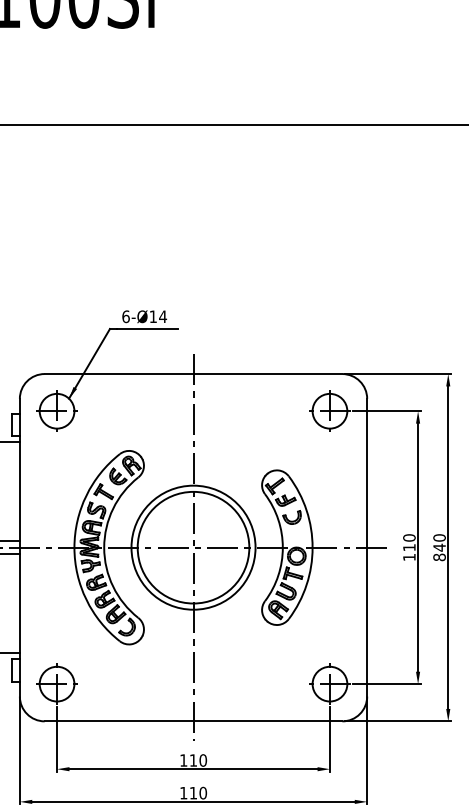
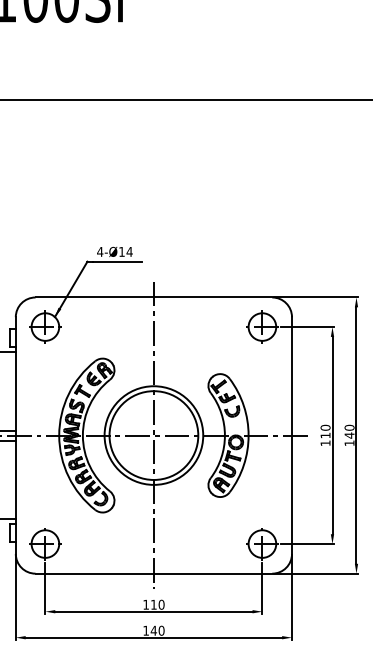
text: (125, 316) -> (99, 251), 6-Ø14 -> 4-Ø14
text: (439, 557) -> (349, 443), 840 -> 140
text: (193, 793) -> (153, 631), 110 -> 140

